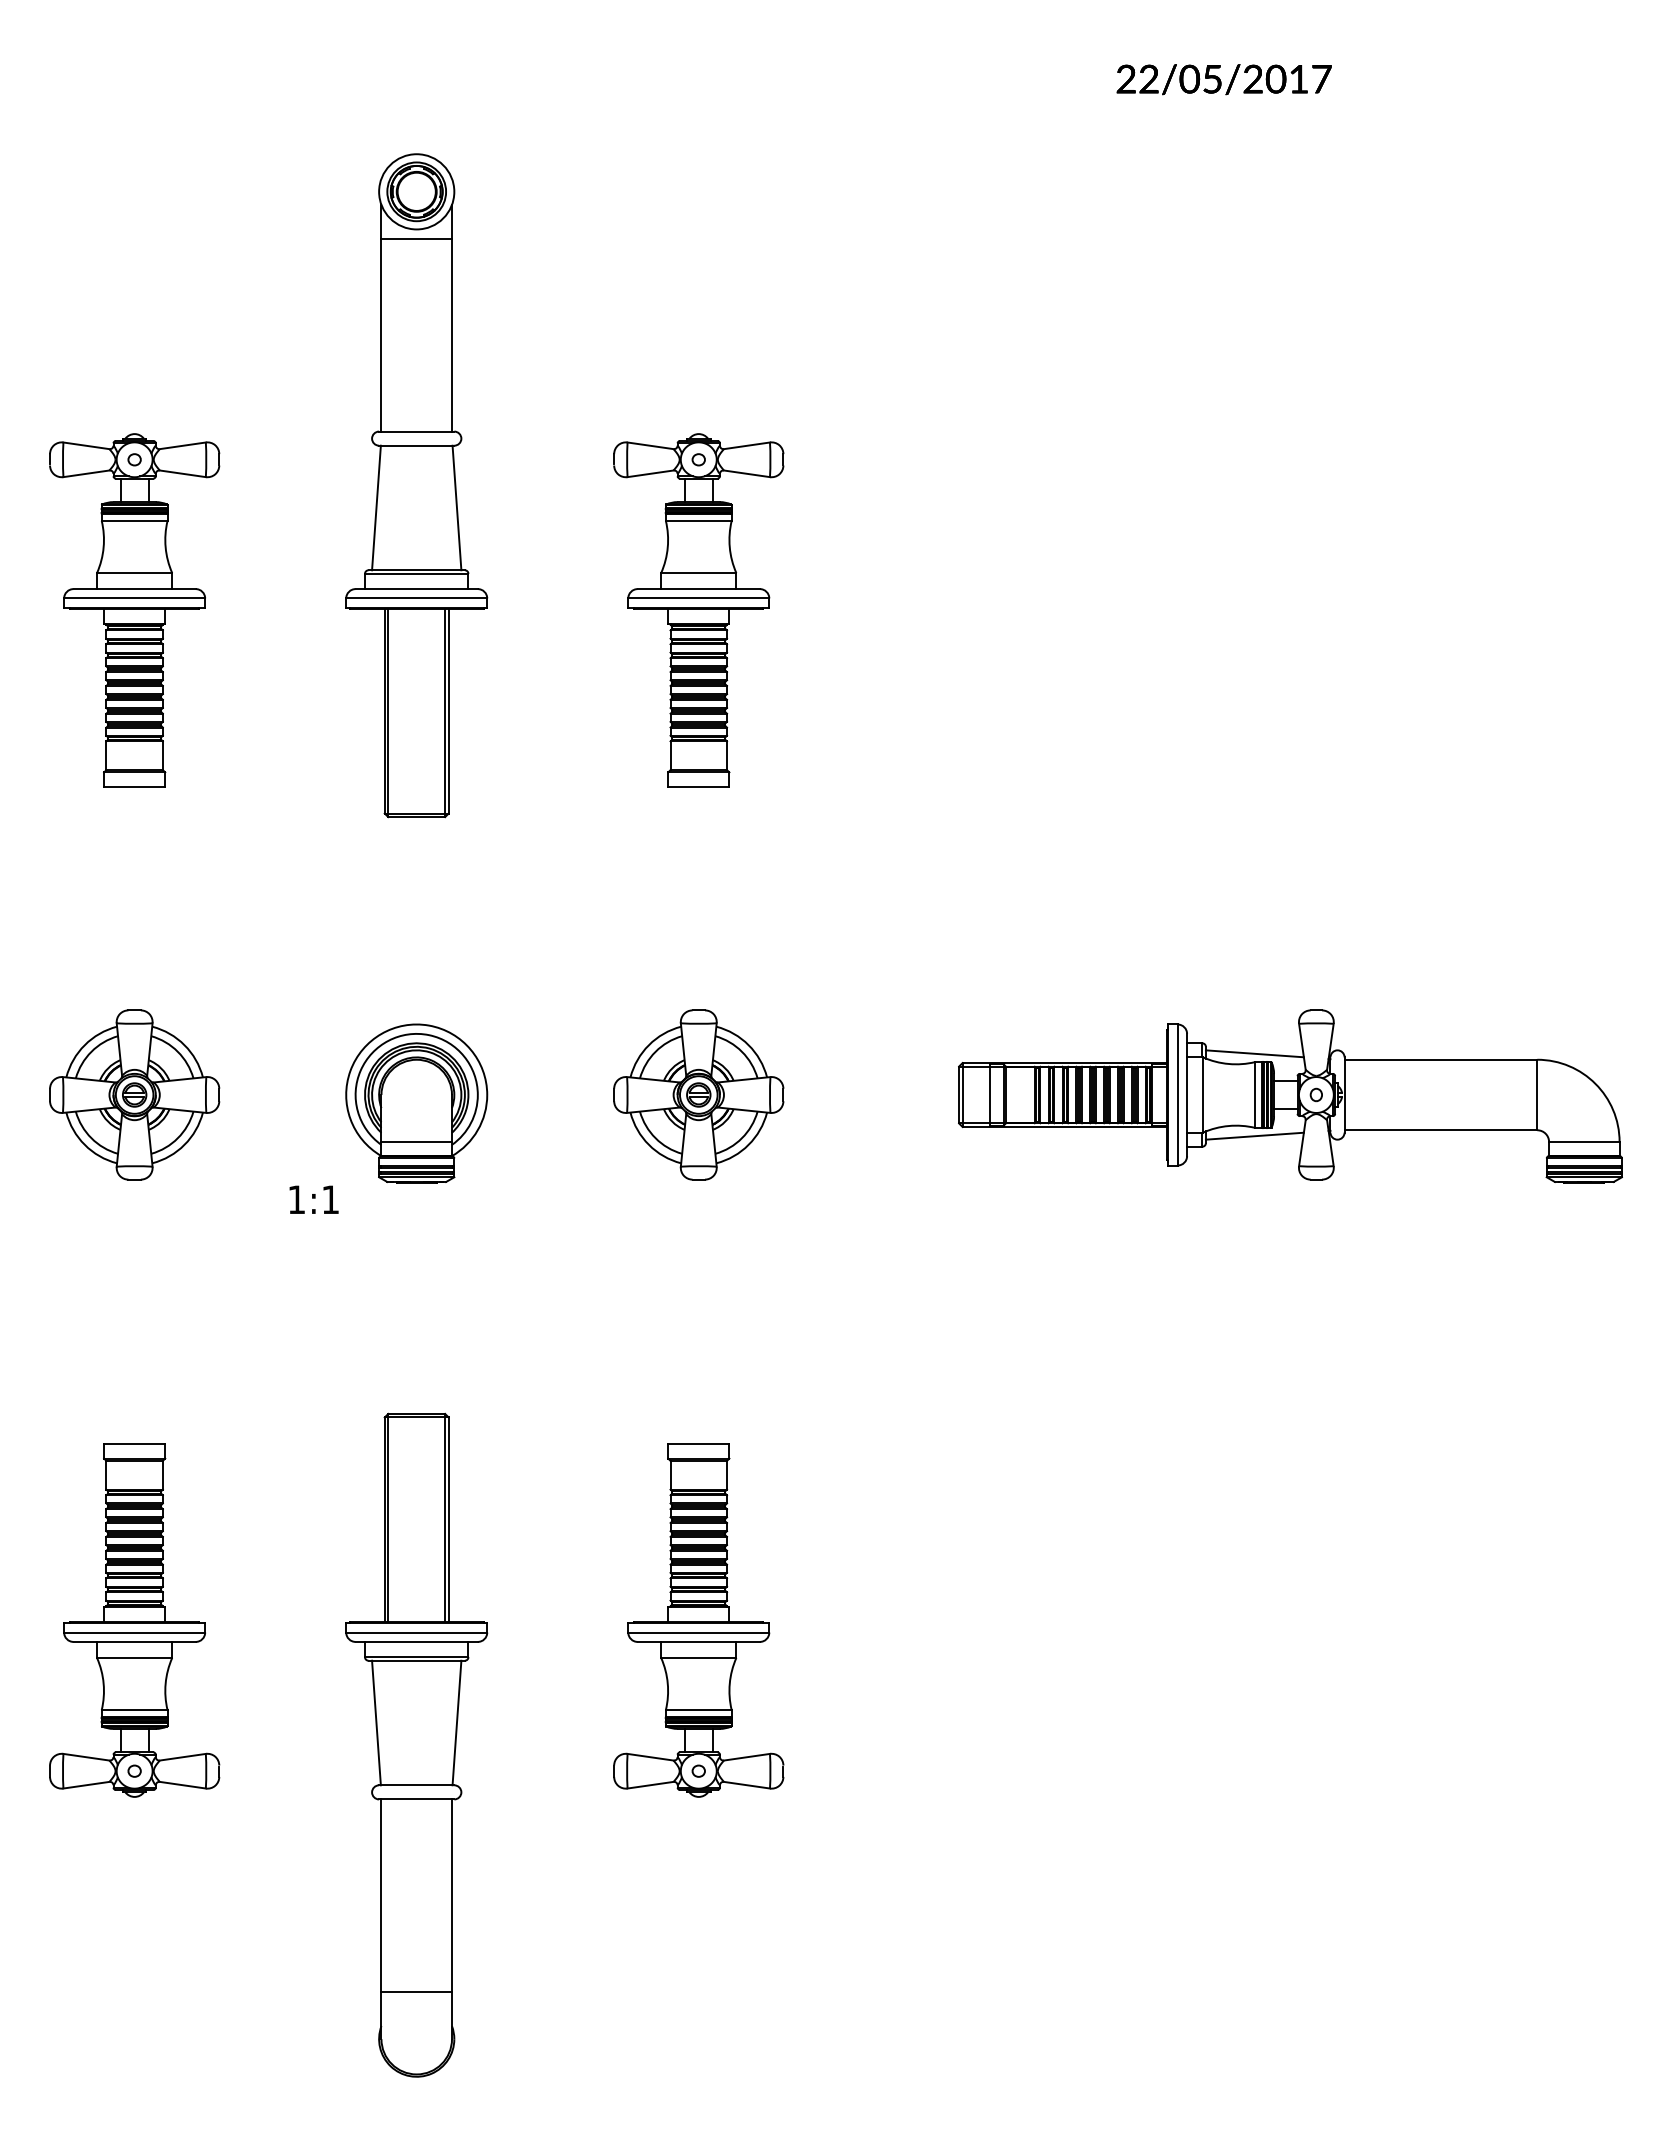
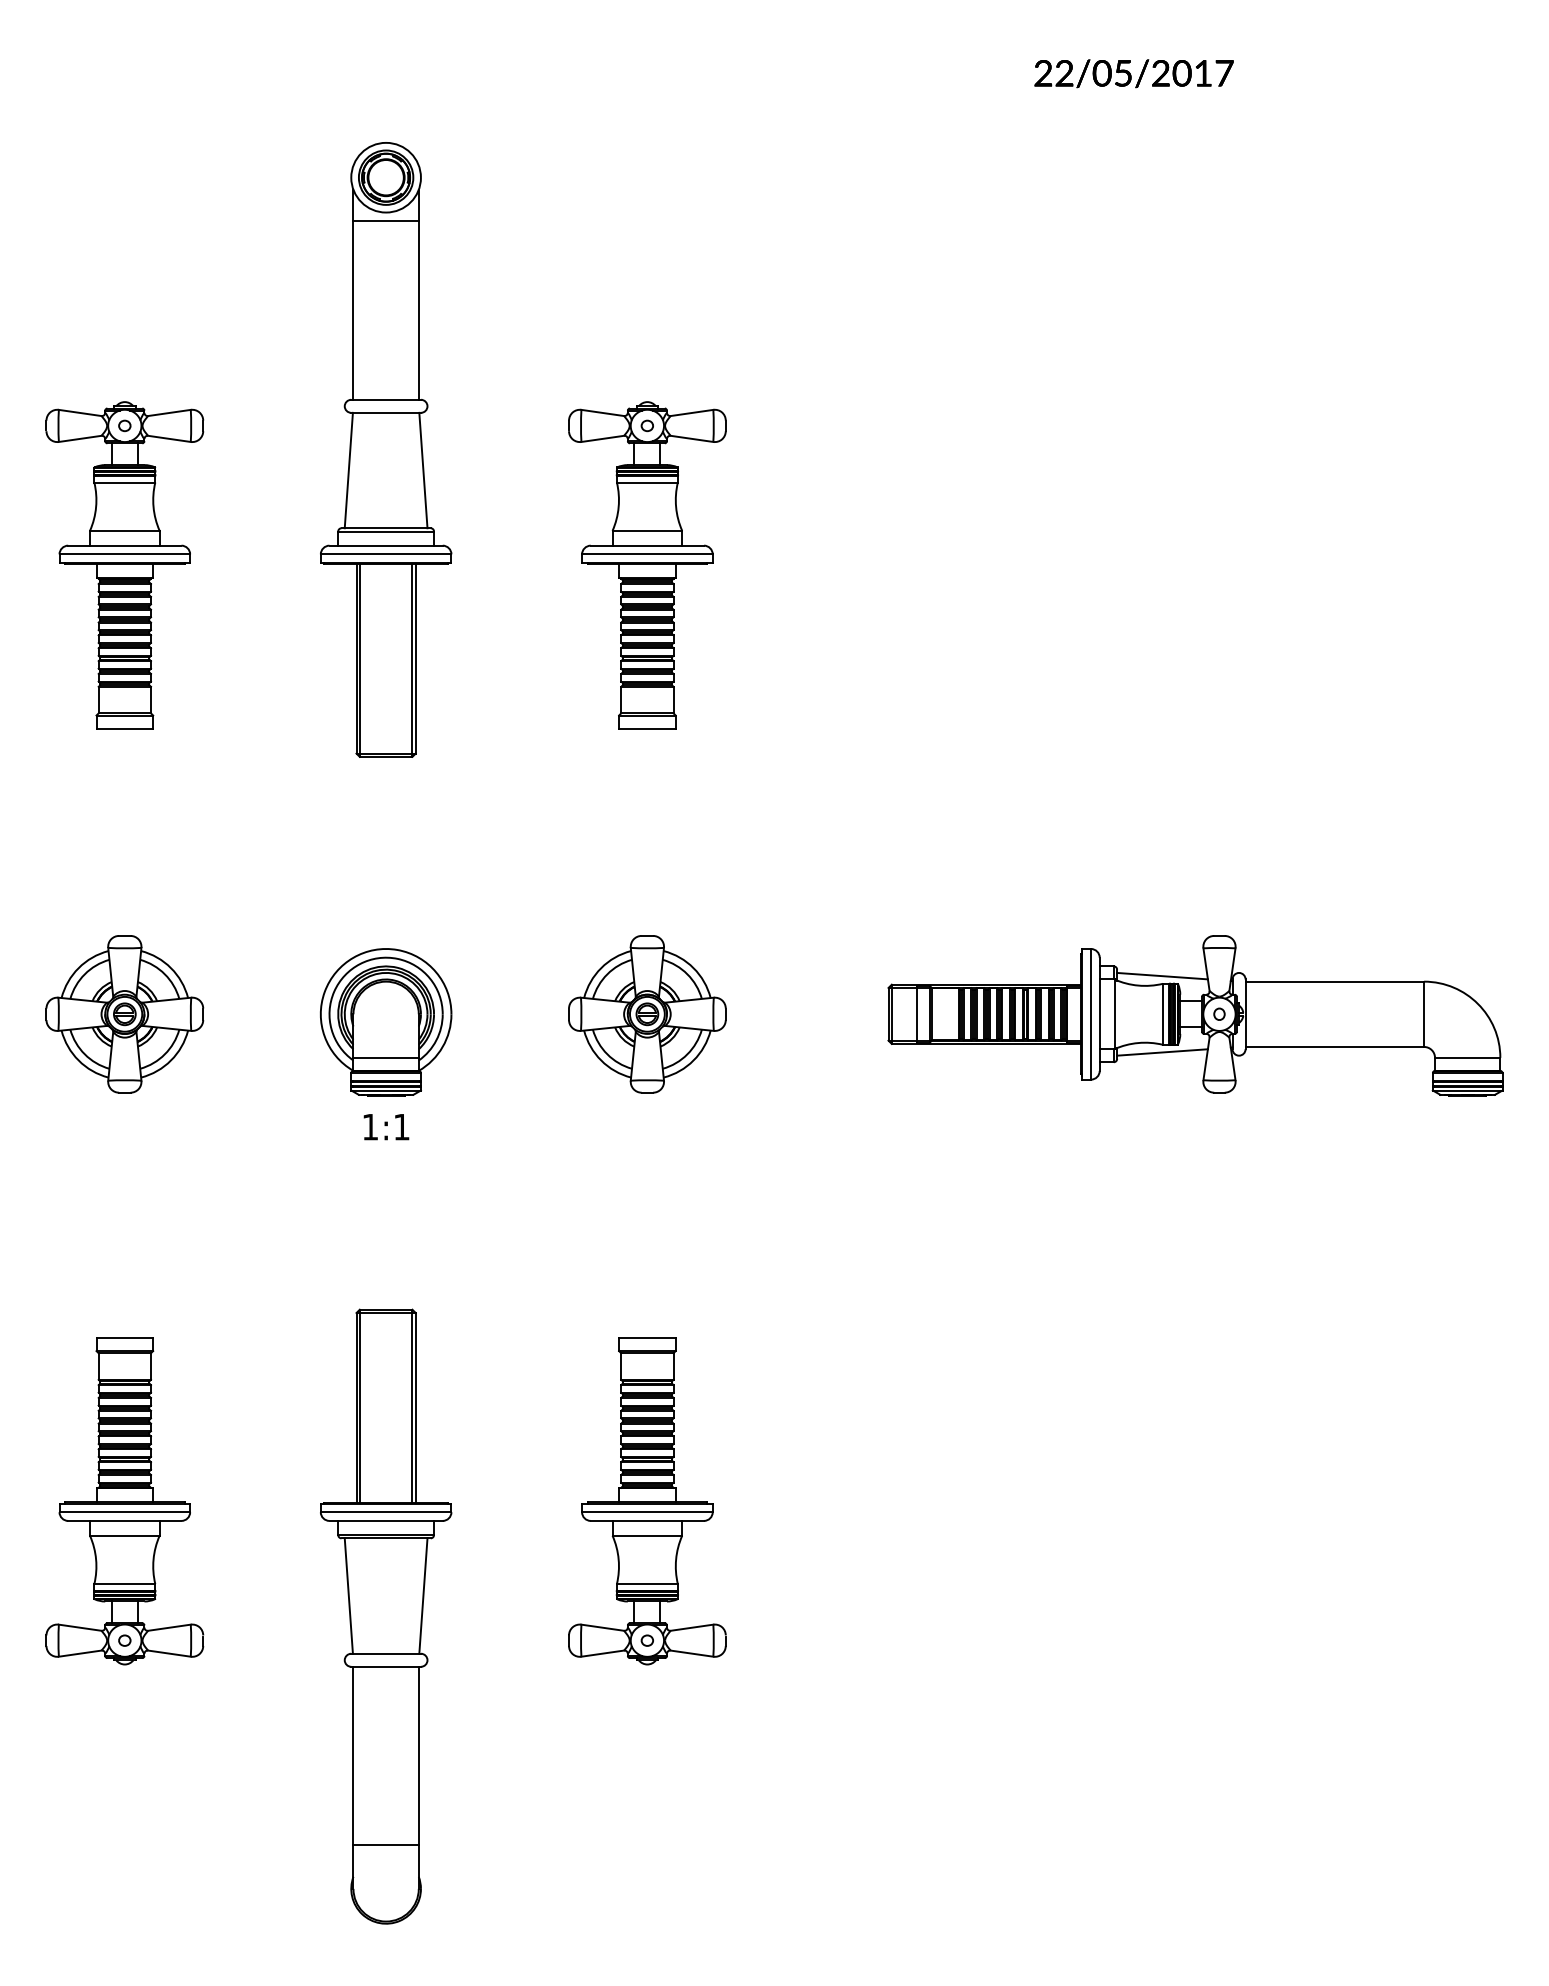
text: (313, 1199) -> (385, 1126), moved

